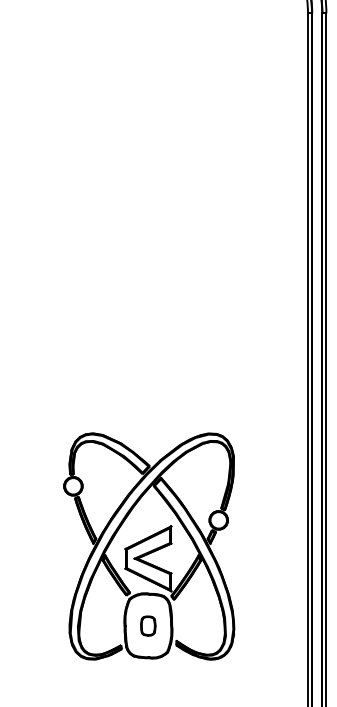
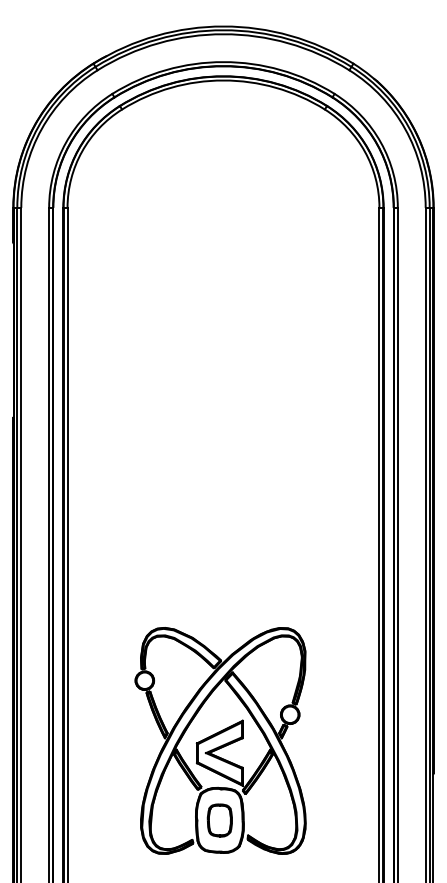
part: (148, 626) -> (219, 820), size x1.67

